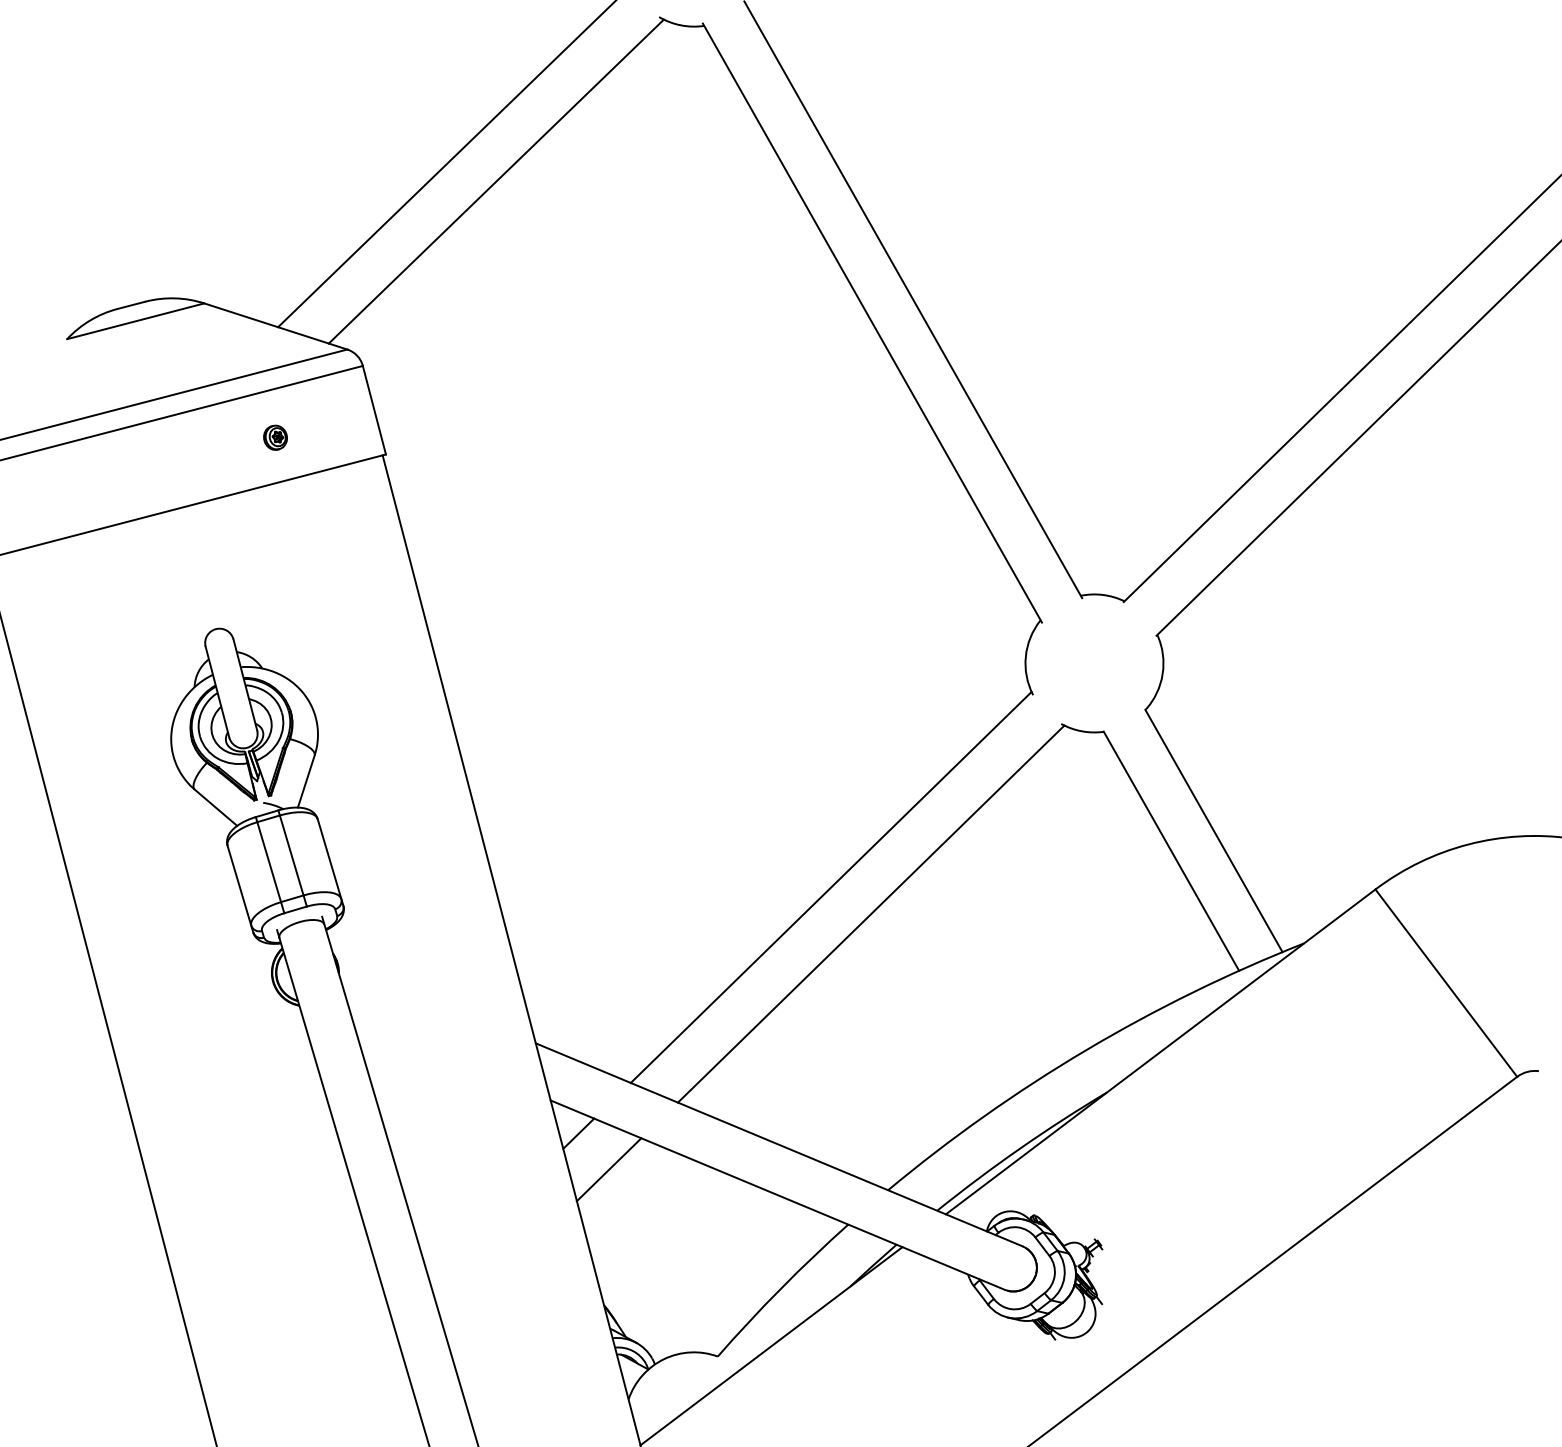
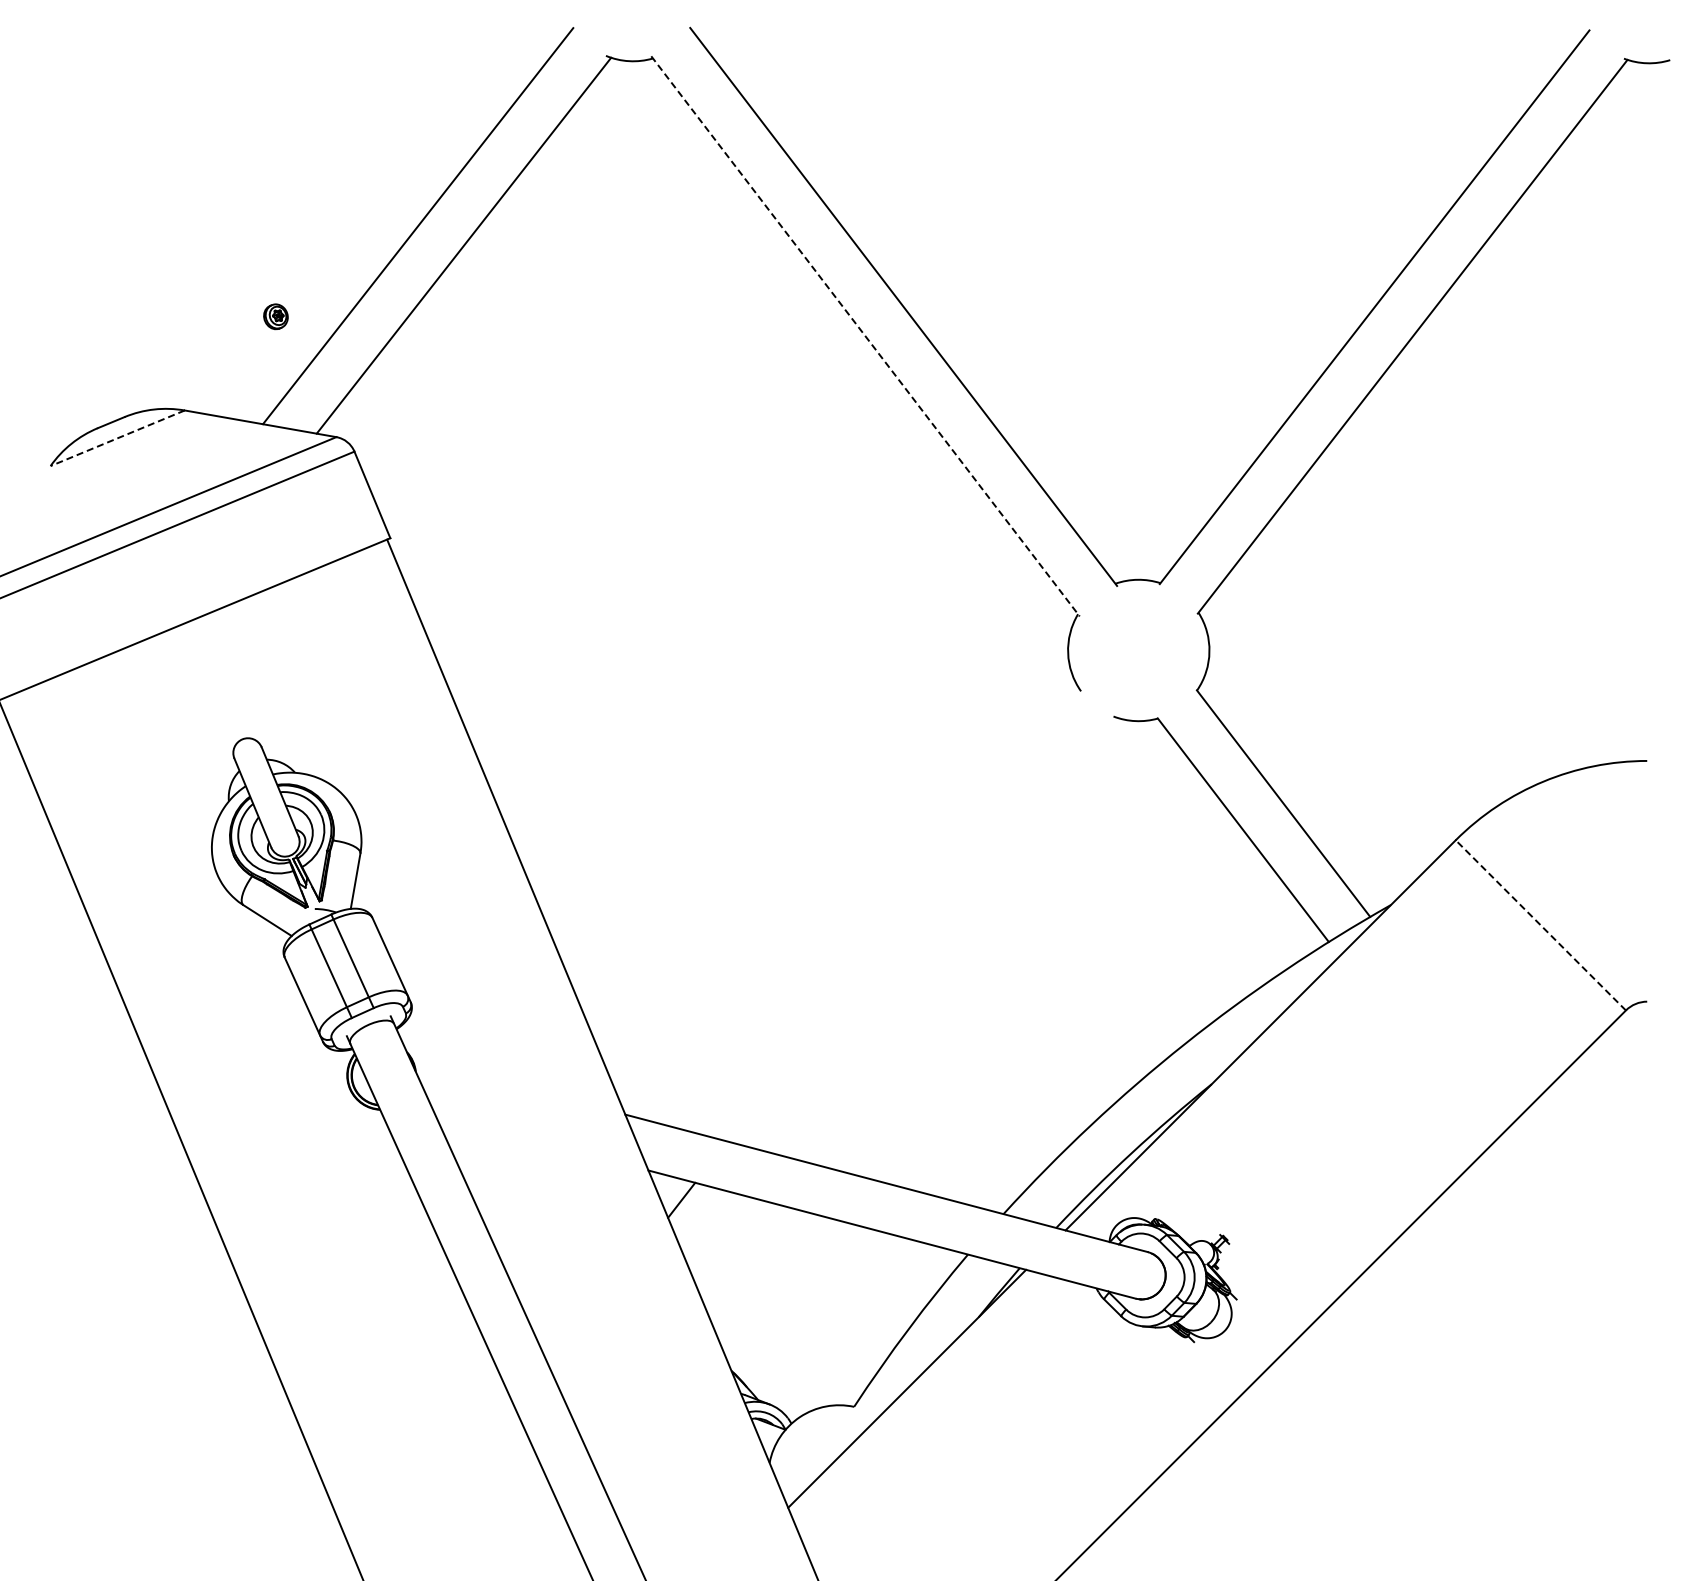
line: (135, 321) -> (117, 438), solid -> dashed
line: (872, 323) -> (865, 336), solid -> dashed
part: (275, 437) -> (275, 316), moved
line: (831, 887) -> (903, 914), removed
line: (871, 913) -> (947, 935), removed
line: (1445, 983) -> (1540, 925), solid -> dashed
line: (609, 1169) -> (717, 1232), removed

